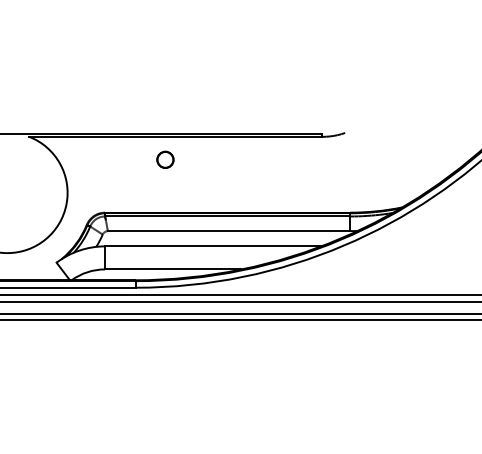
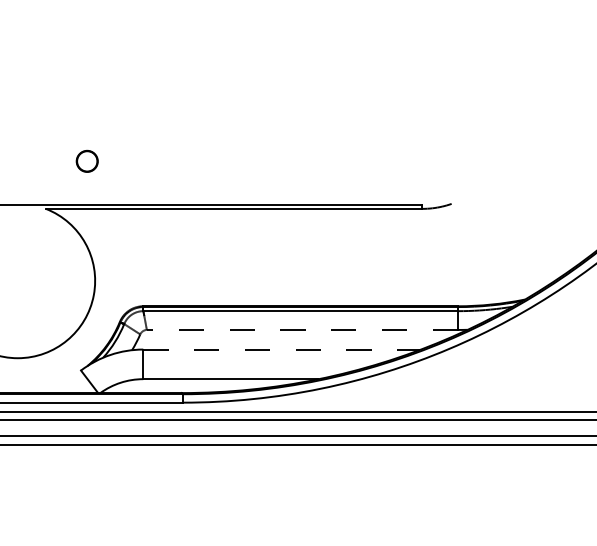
circle: (165, 159) -> (87, 160), moved
line: (228, 231) -> (301, 330), solid -> dashed
line: (212, 246) -> (281, 349), solid -> dashed

